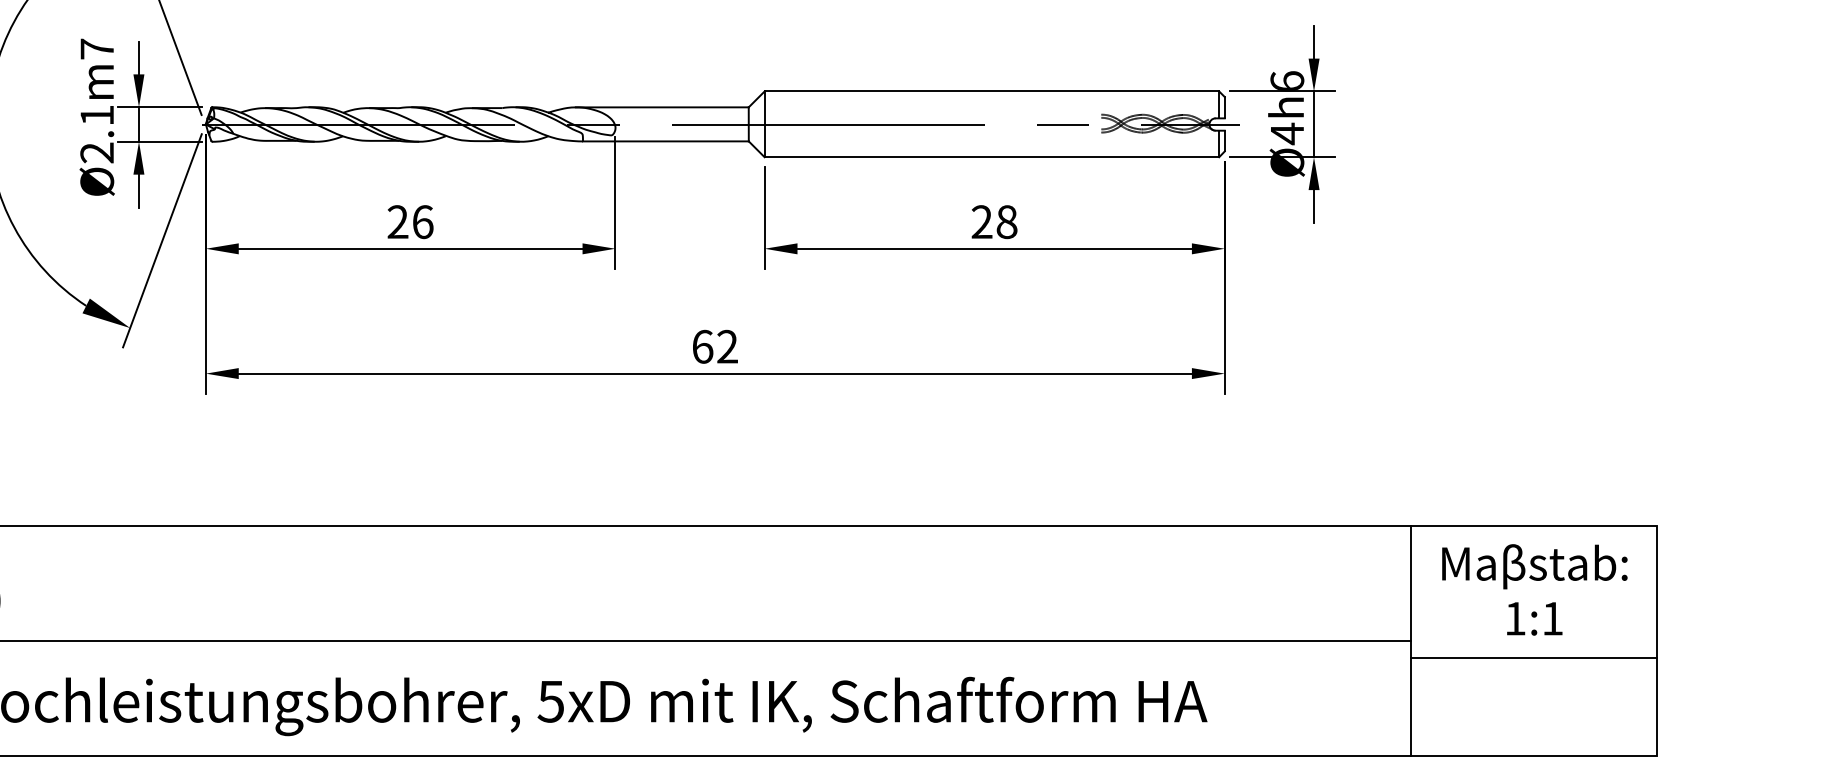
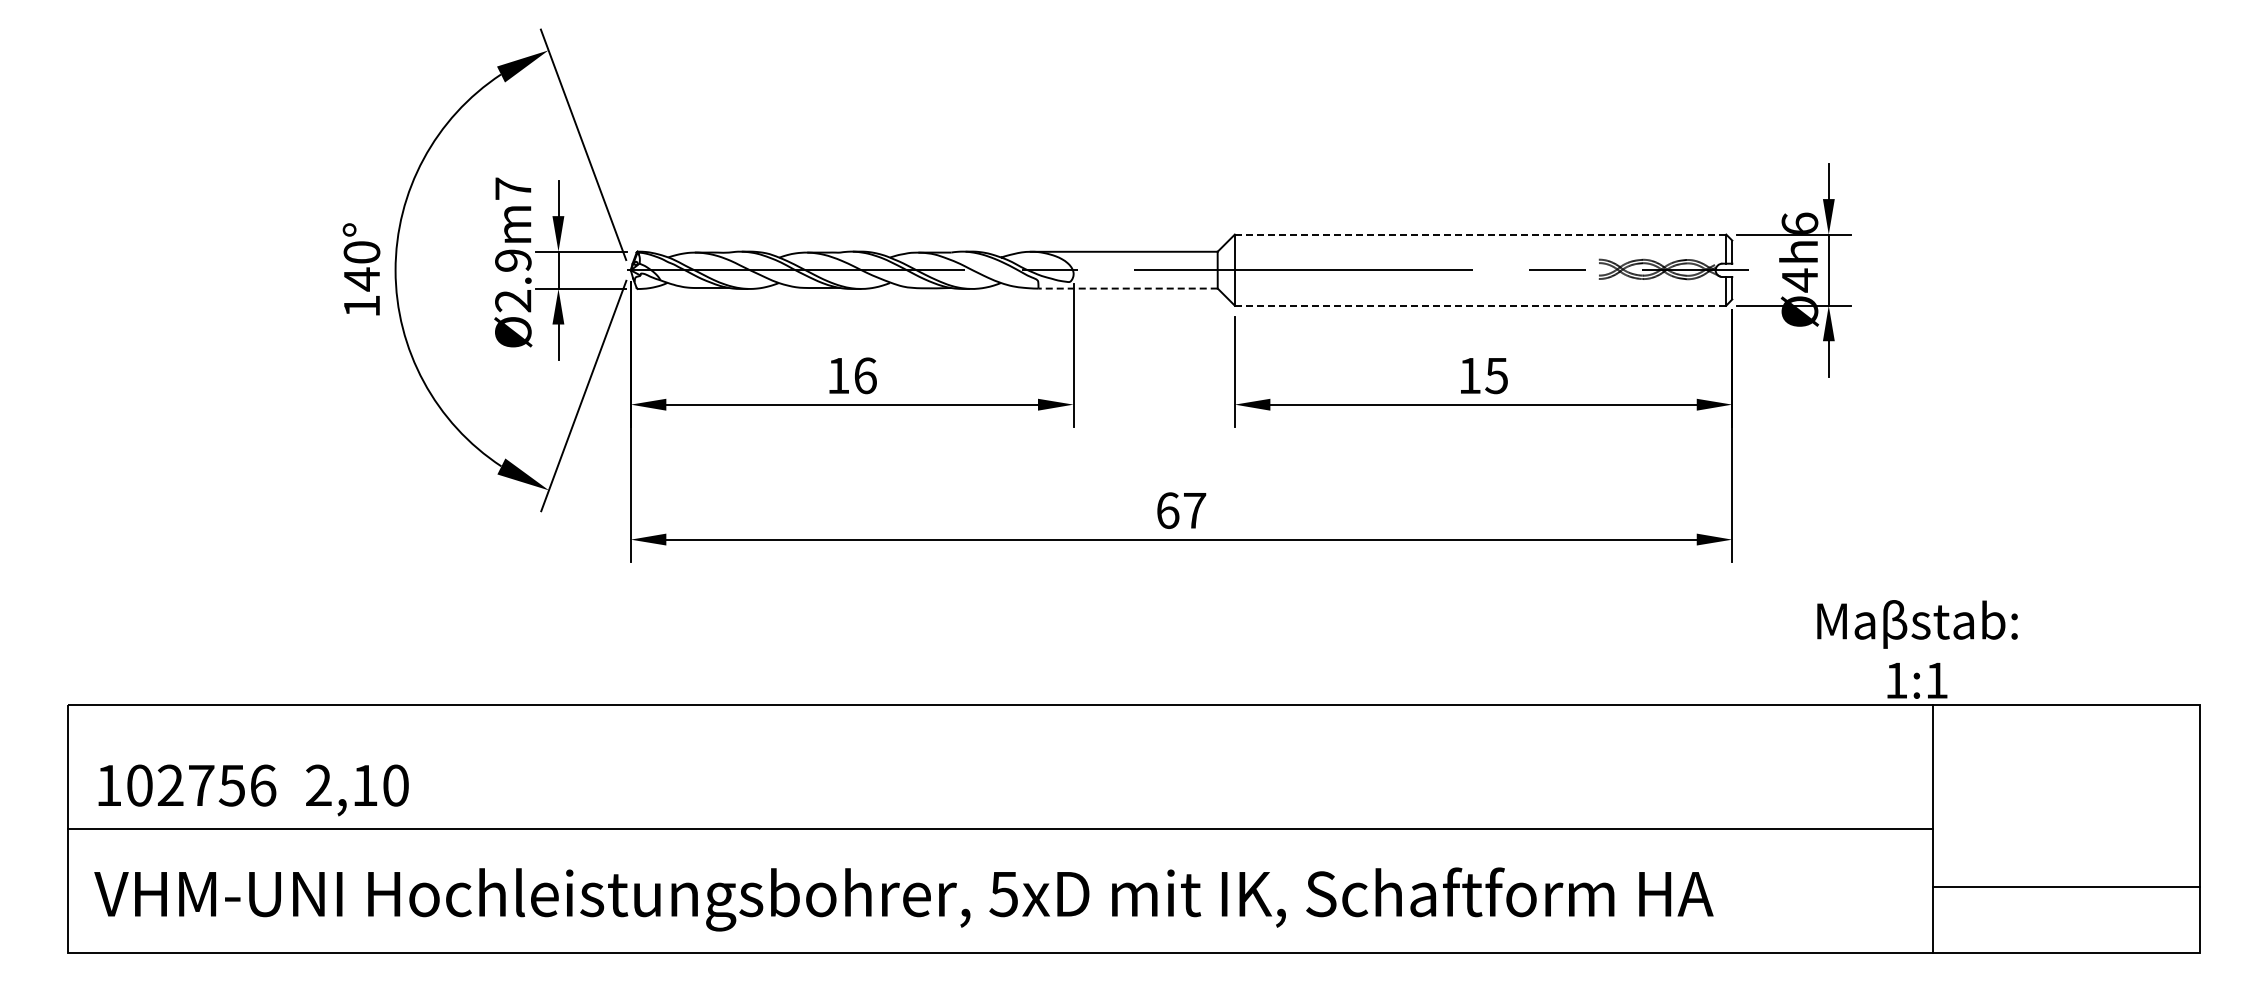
line: (991, 91) -> (1480, 234), solid -> dashed
text: (97, 115) -> (513, 260), Ø2.1m7 -> Ø2.9m7
line: (666, 141) -> (1128, 288), solid -> dashed
line: (991, 157) -> (1480, 305), solid -> dashed
text: (398, 221) -> (838, 375), 26 -> 16
text: (994, 221) -> (1483, 375), 28 -> 15
text: (727, 346) -> (1194, 510), 62 -> 67
text: (1534, 589) -> (1917, 649), moved
line: (1533, 657) -> (2066, 886), moved

